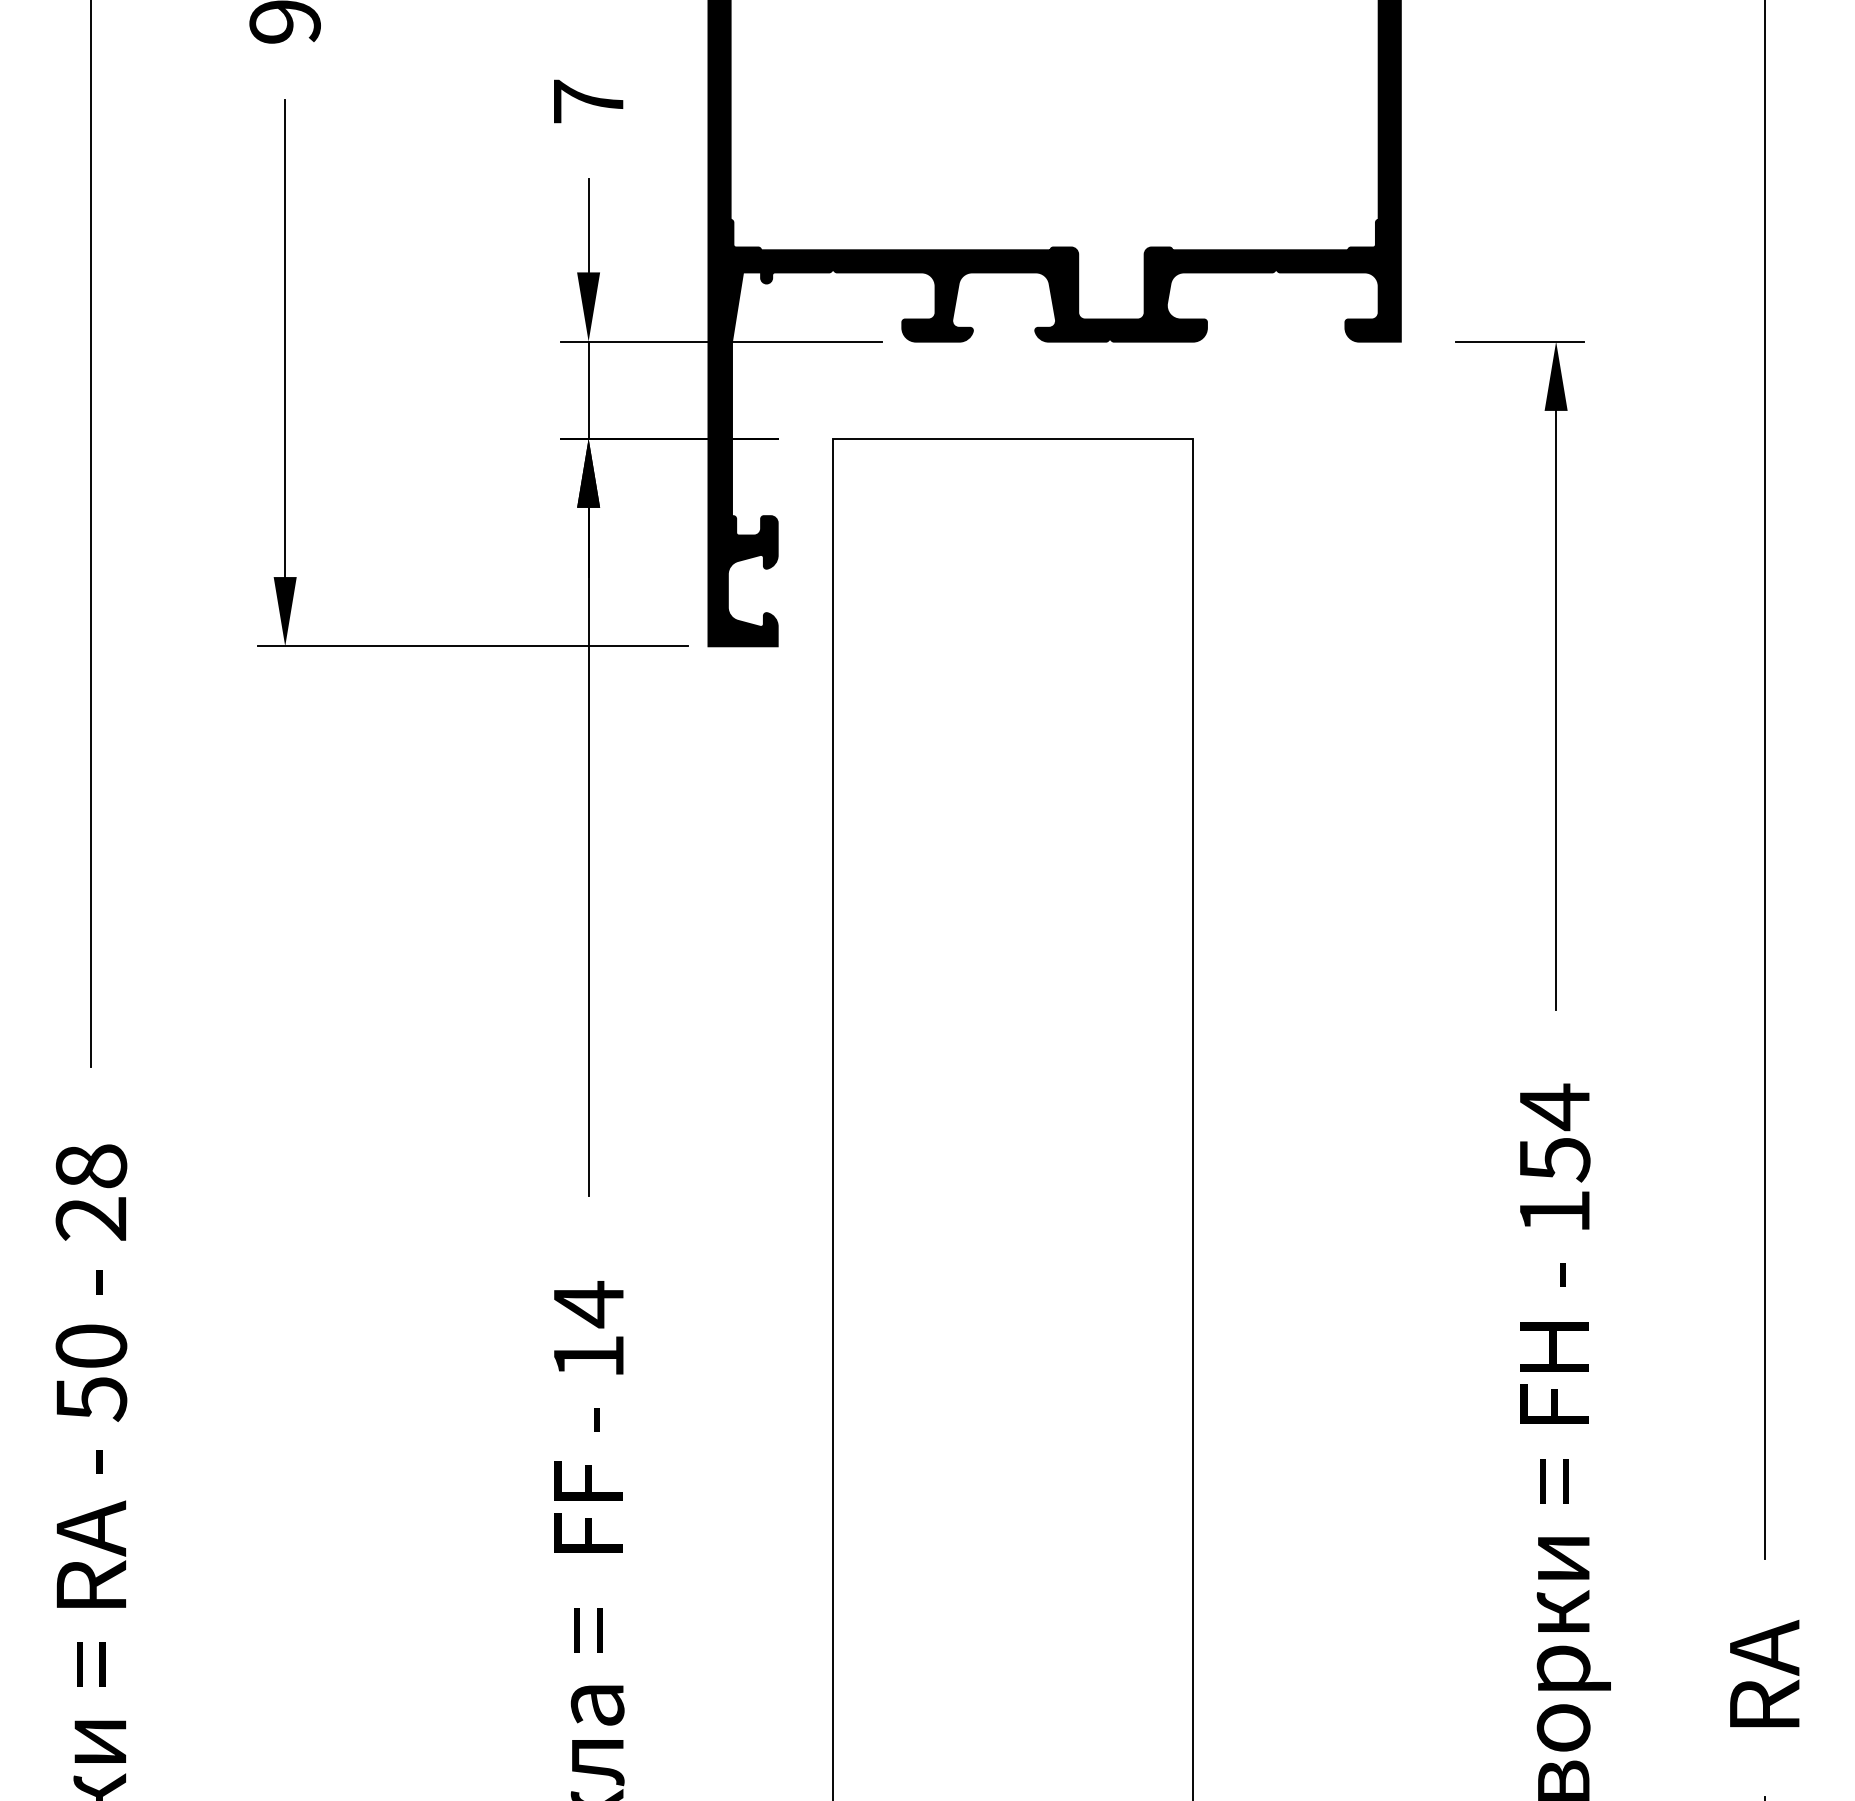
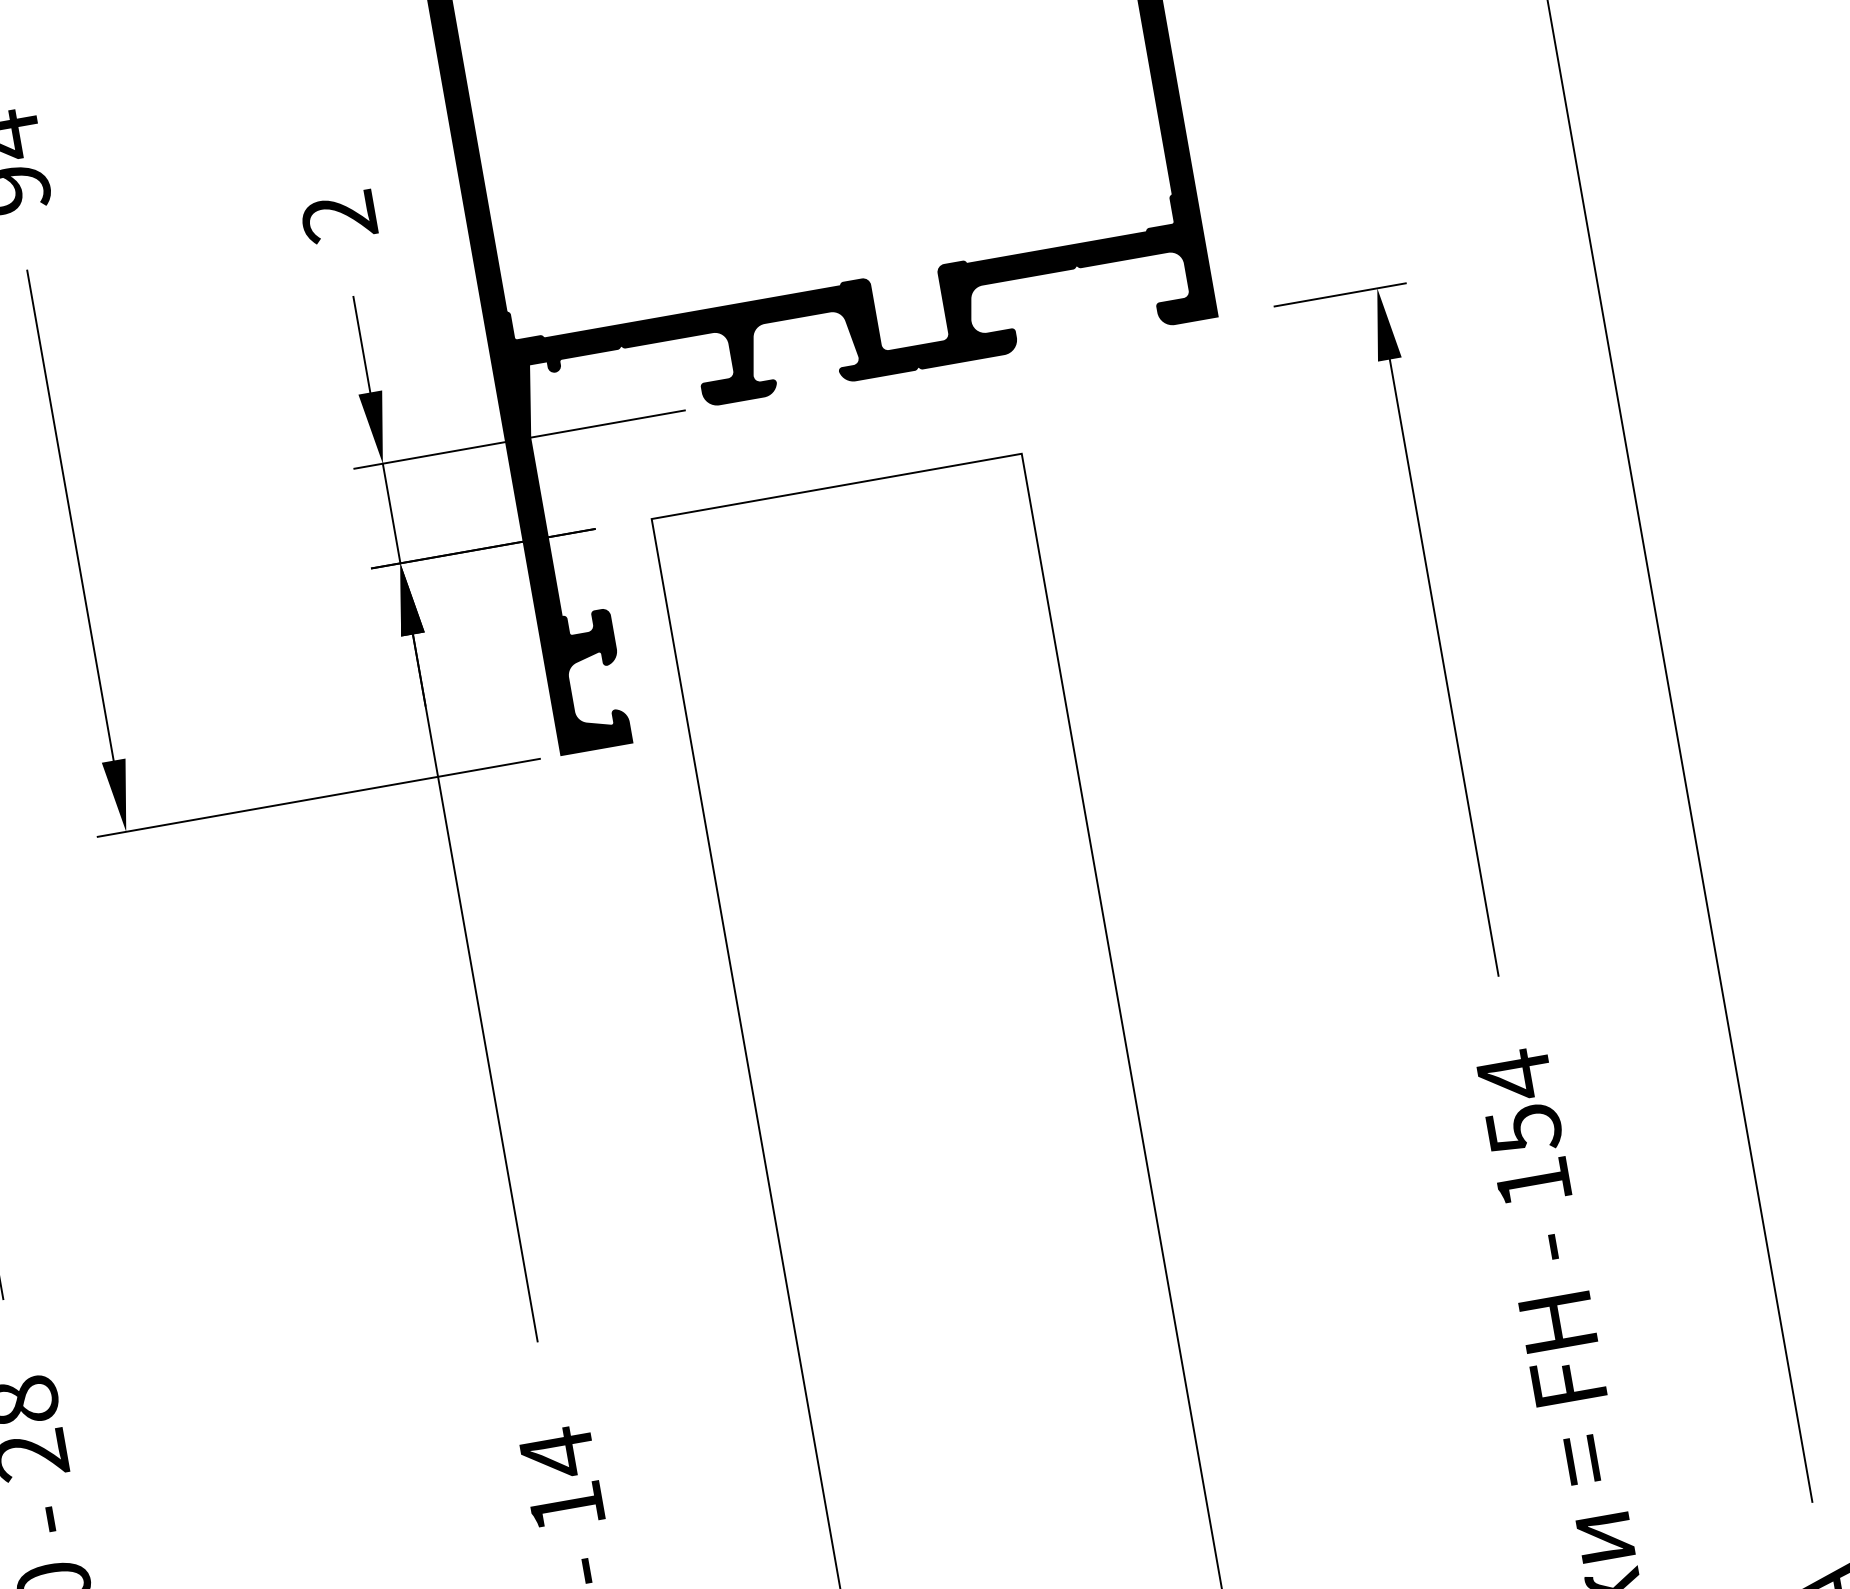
text: (587, 101) -> (338, 217), 7 -> 2

